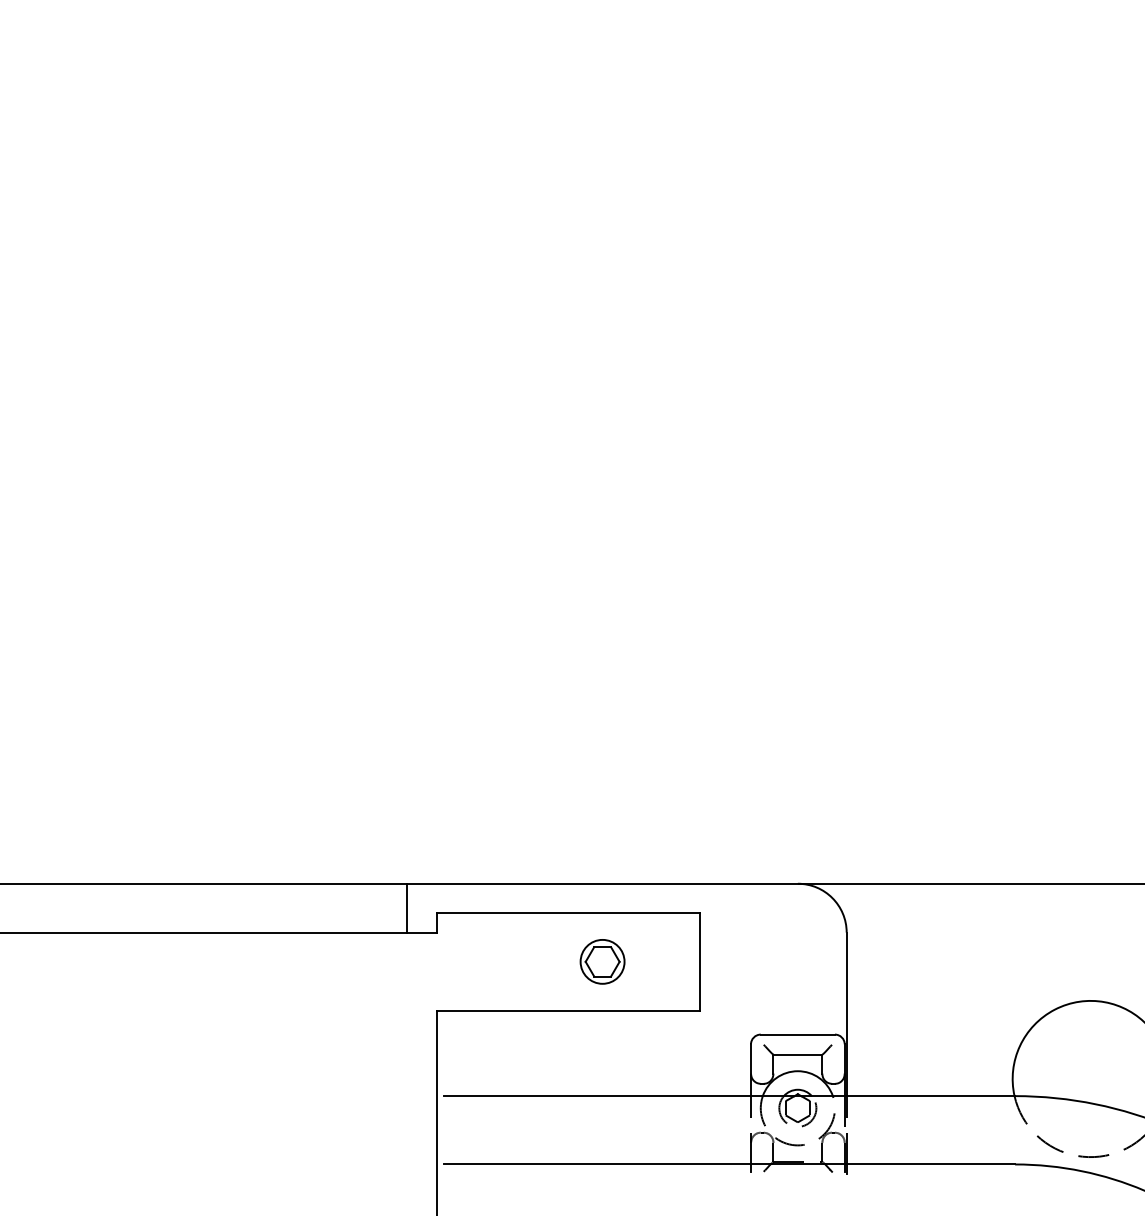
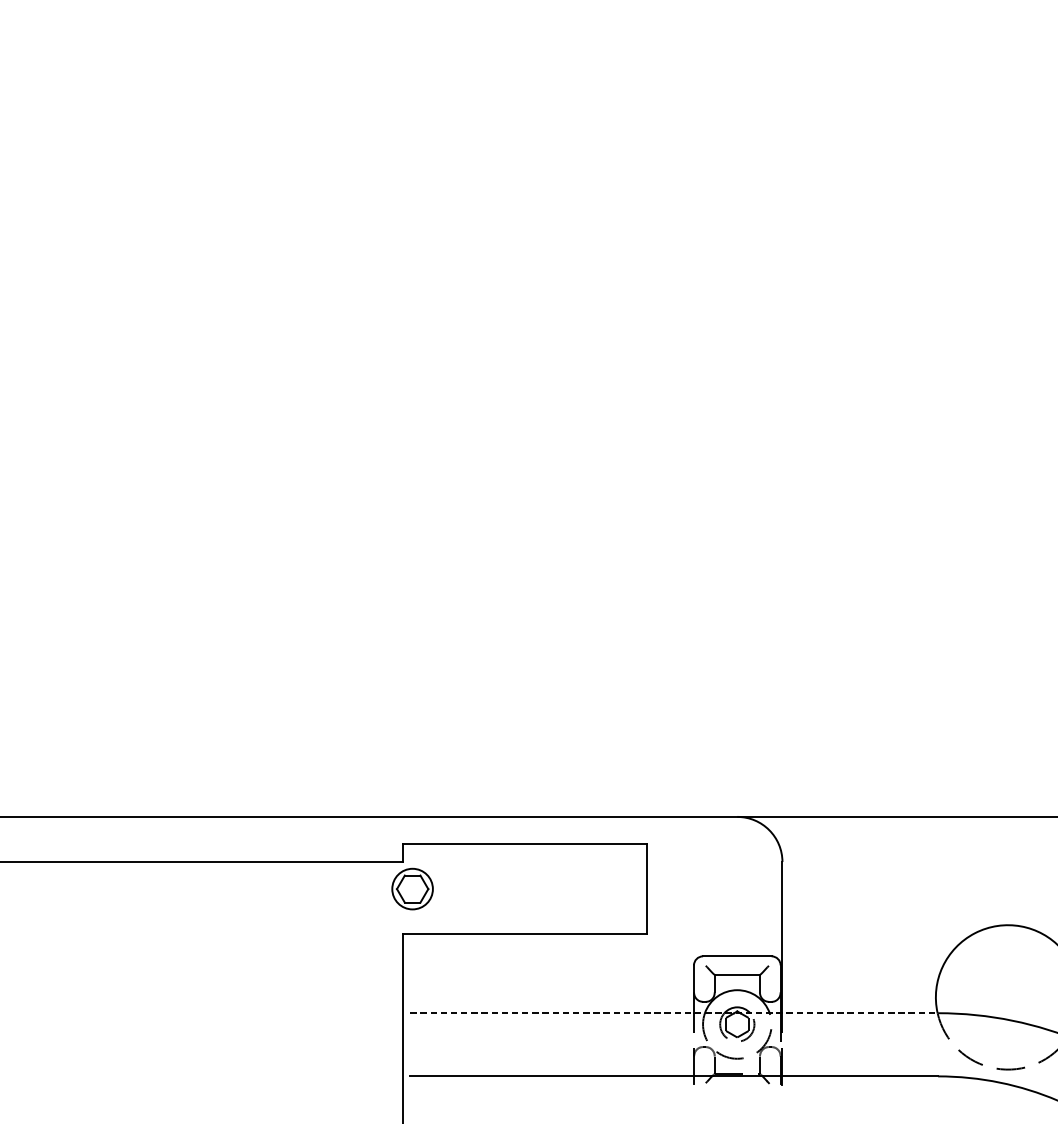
line: (407, 907) -> (376, 838), removed
part: (602, 961) -> (412, 888), moved
line: (729, 1096) -> (674, 1013), solid -> dashed

